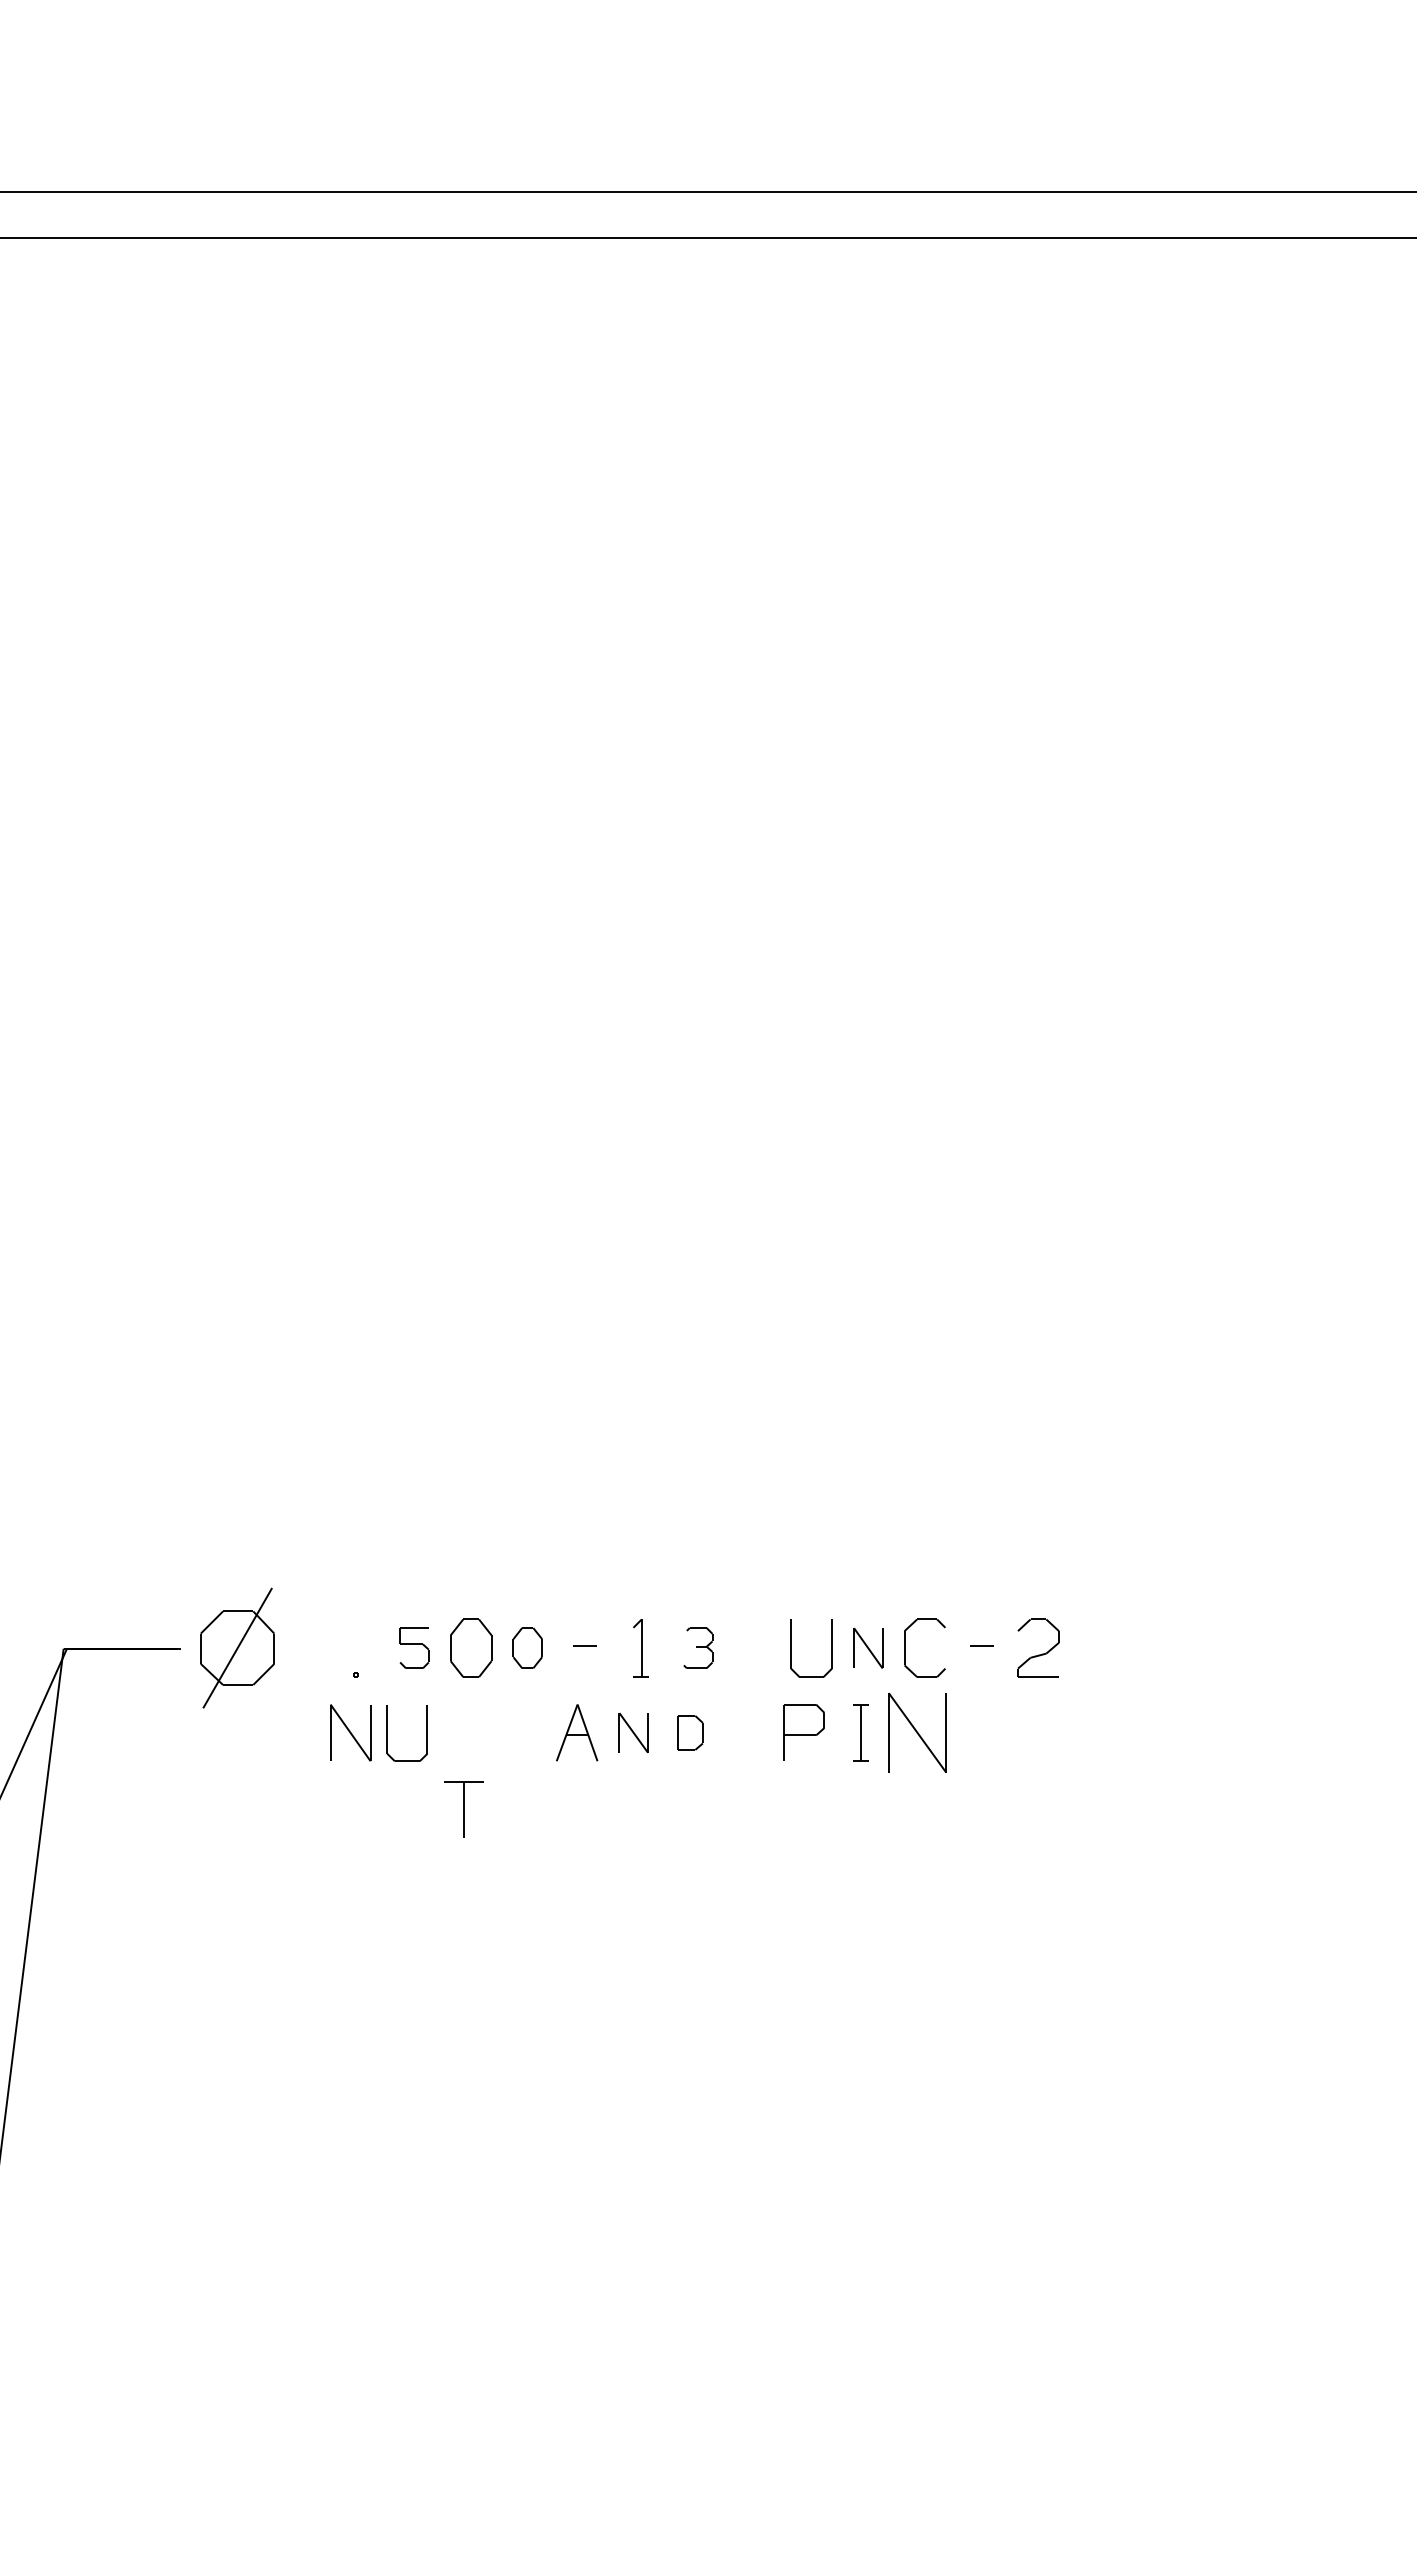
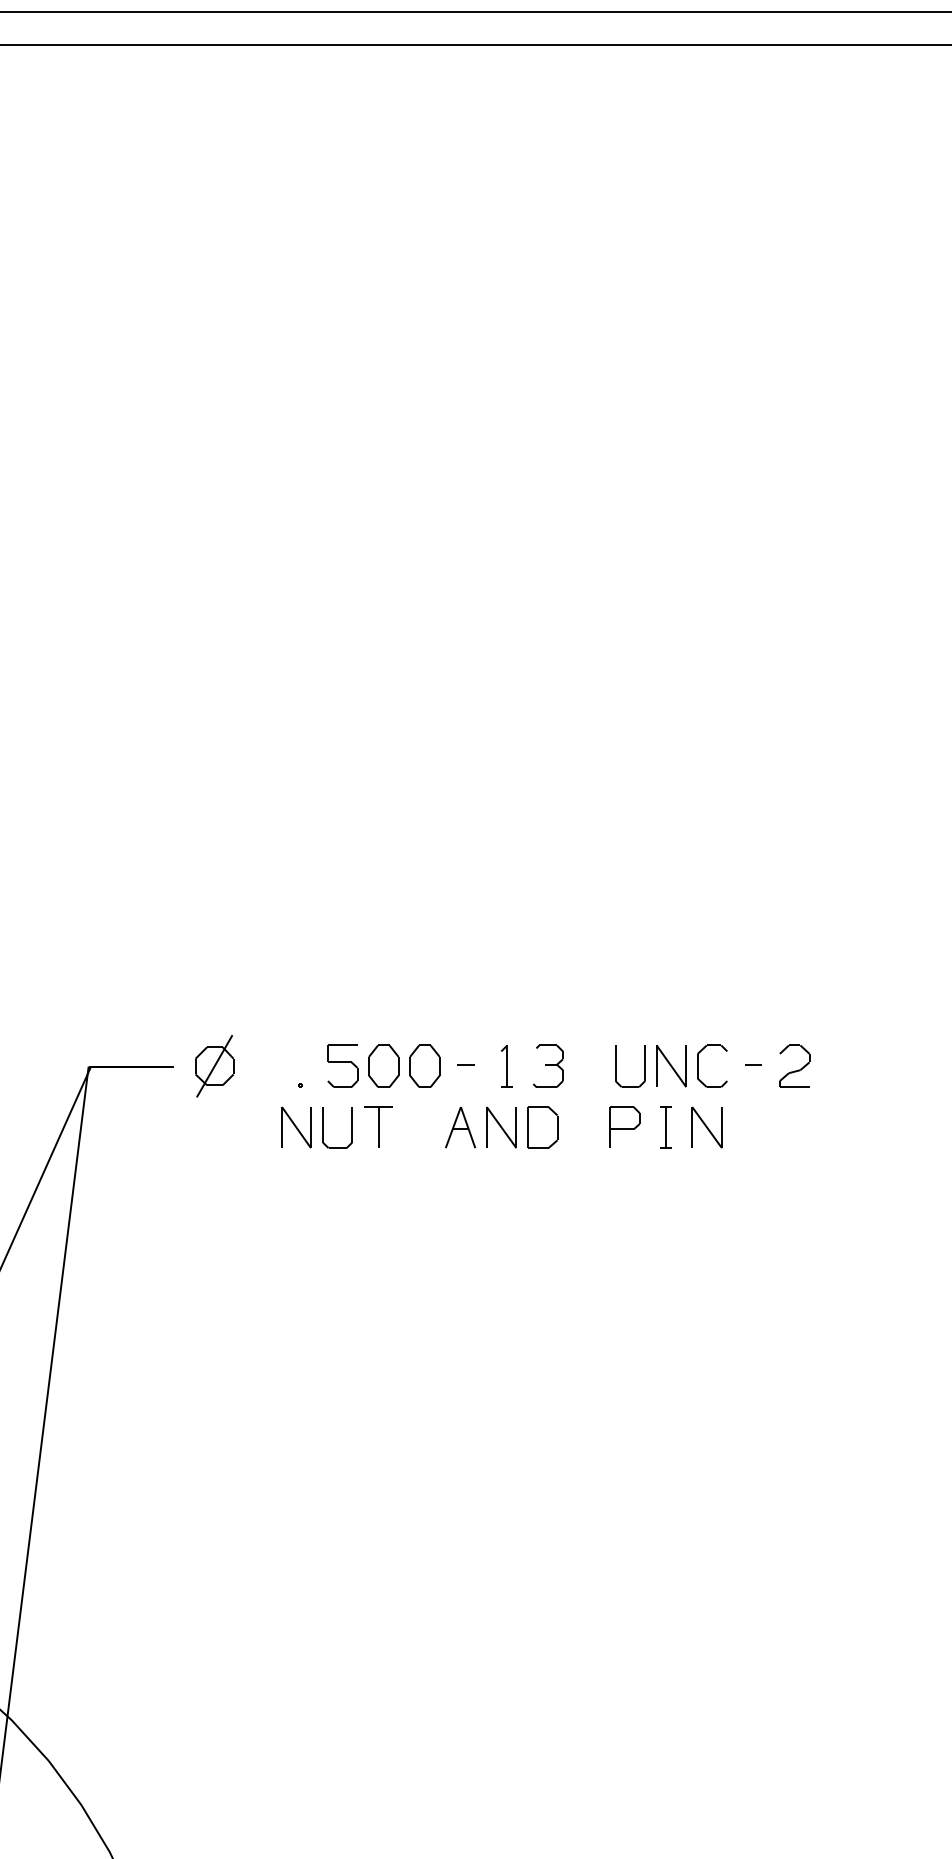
part: (414, 1647) -> (342, 1065), size x1.43
part: (527, 1647) -> (424, 1065), size x1.43
part: (698, 1647) -> (548, 1065), size x1.43
part: (237, 1648) -> (214, 1066), size x0.71
part: (868, 1648) -> (671, 1066), size x1.43
part: (633, 1732) -> (501, 1127), size x1.43
part: (690, 1732) -> (542, 1127), size x1.67
part: (917, 1732) -> (707, 1127), size x0.71
part: (463, 1809) -> (378, 1127), moved

